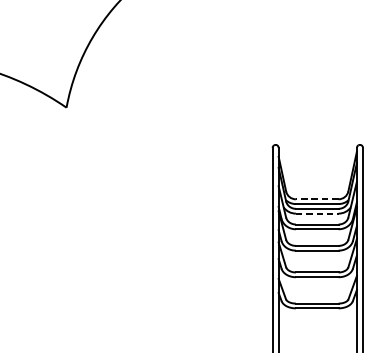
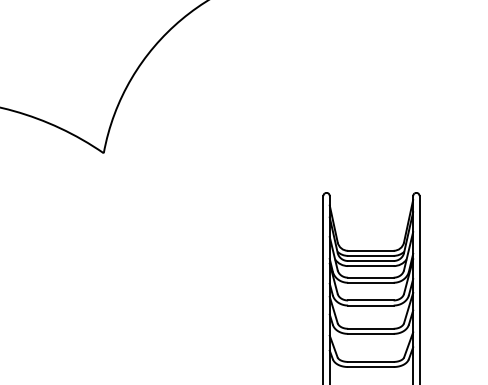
line: (316, 198) -> (370, 250), dashed -> solid
line: (316, 213) -> (370, 266), dashed -> solid

